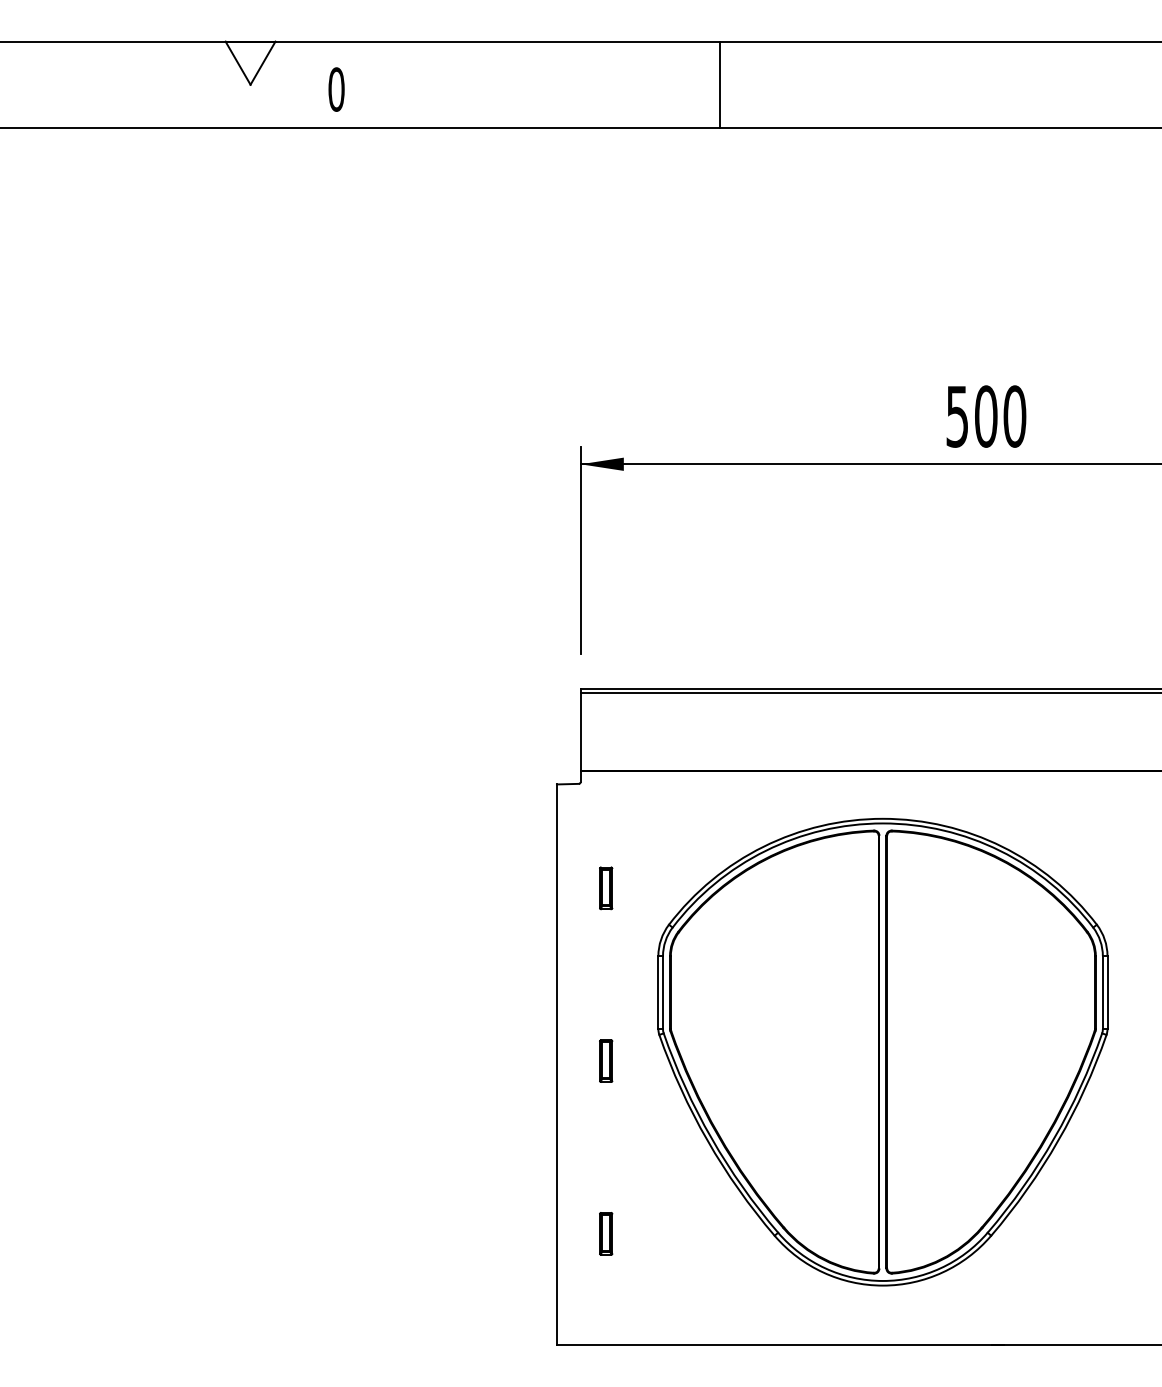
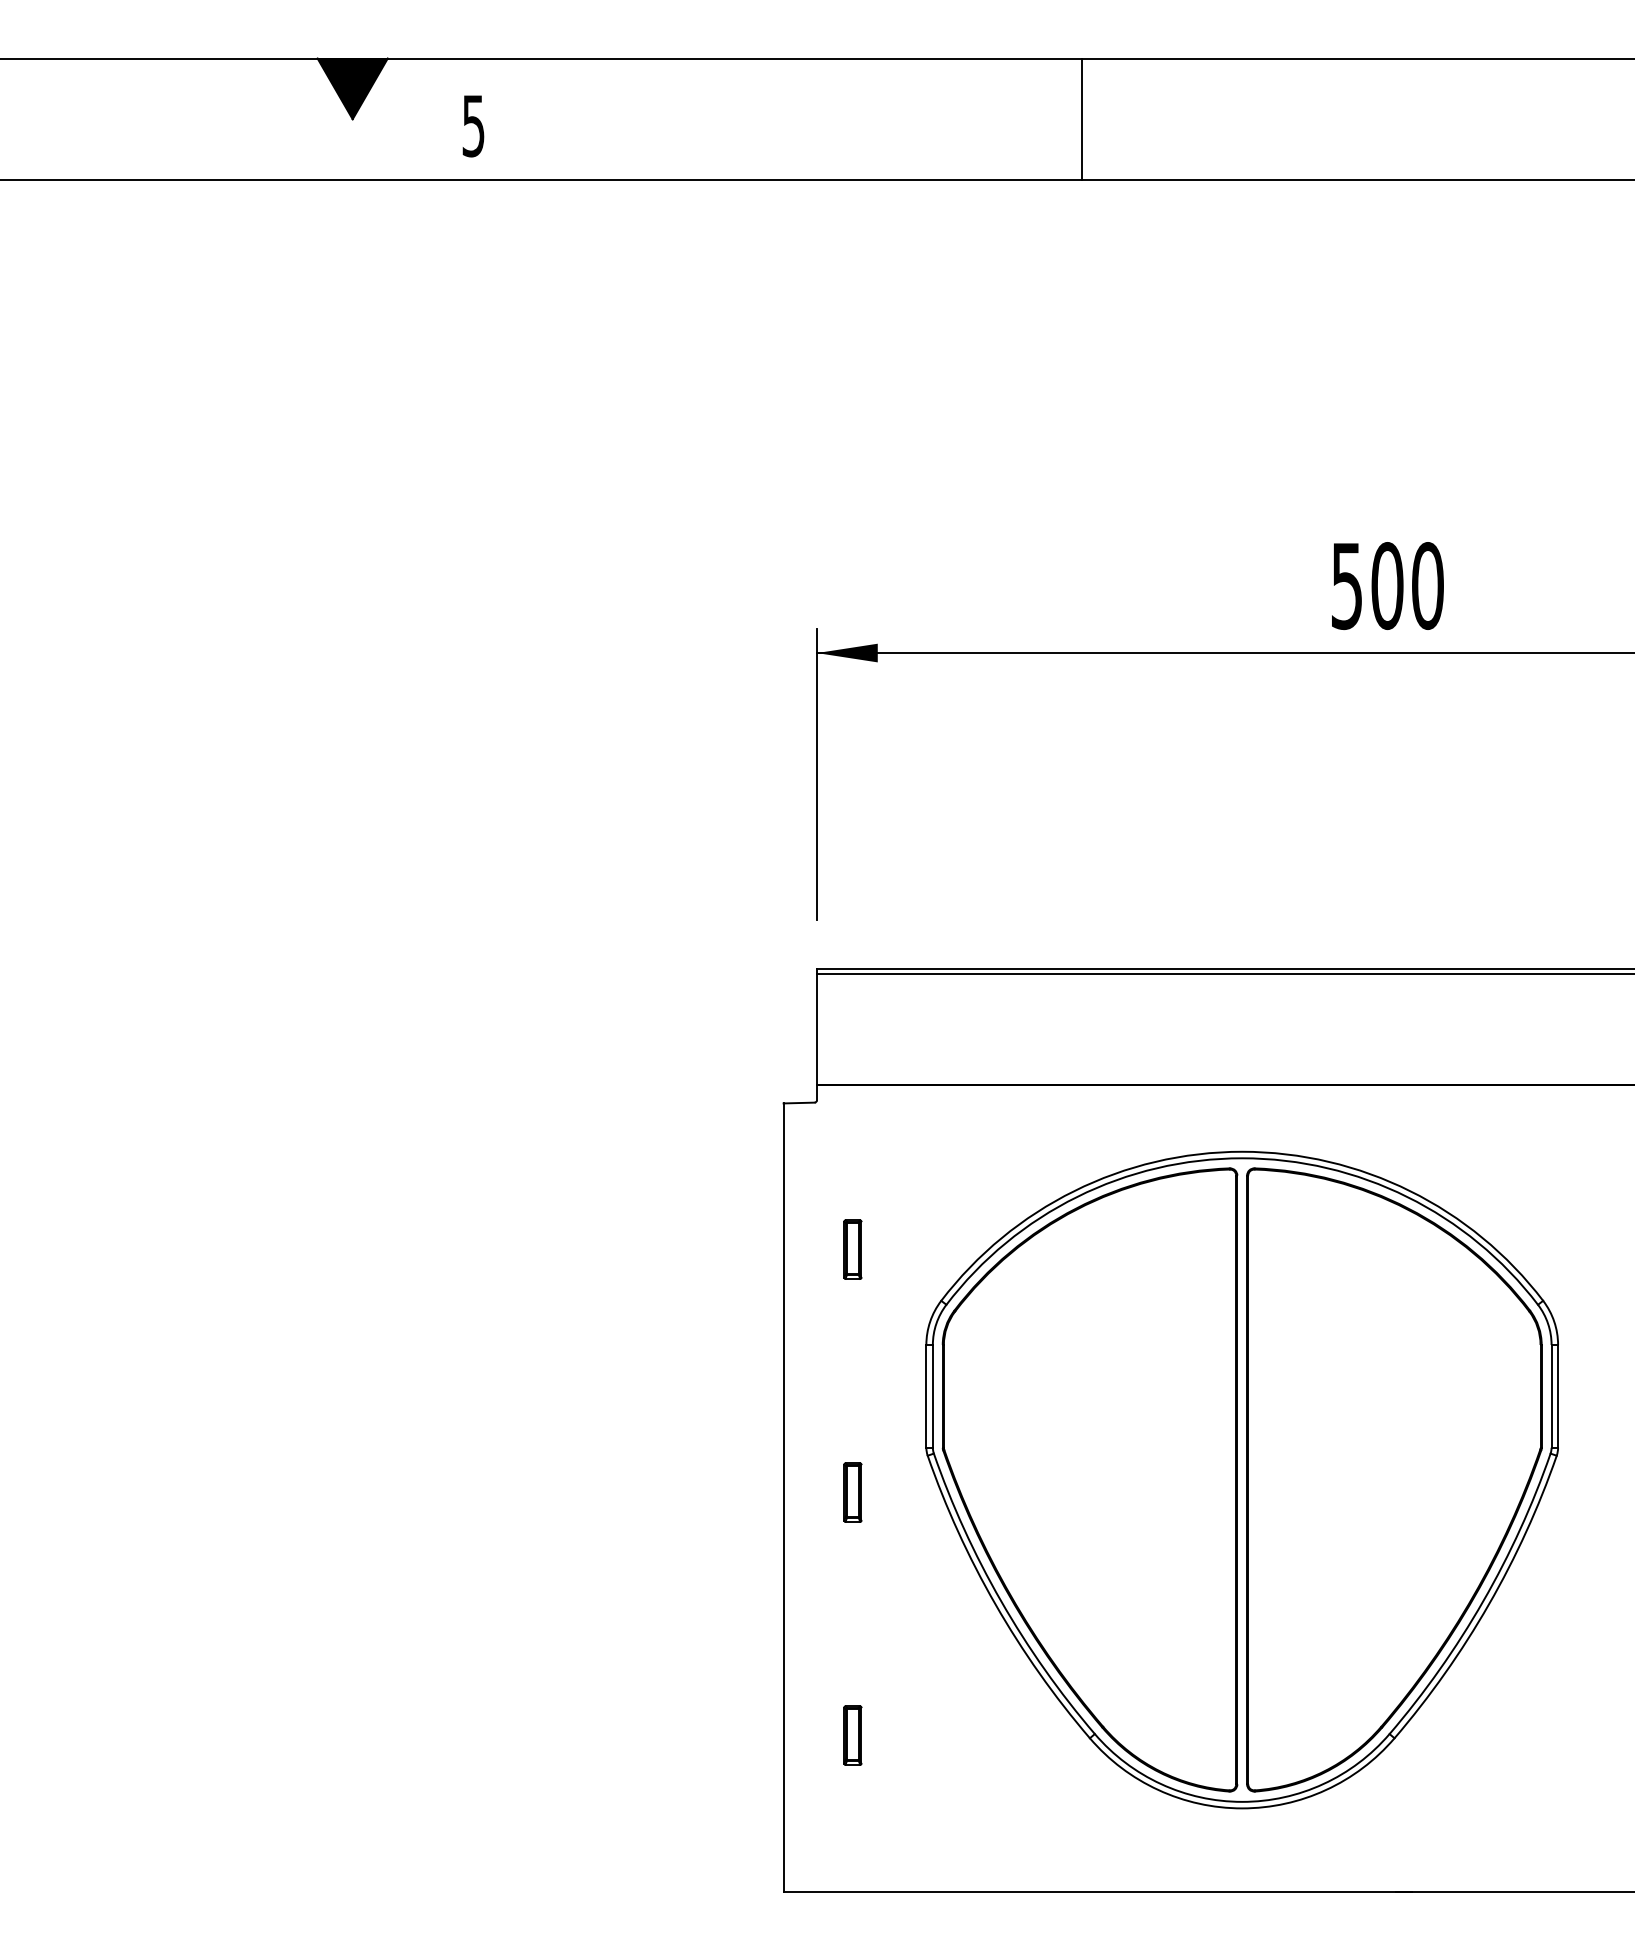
fill: (250, 62) -> (352, 88), added
line: (720, 84) -> (1081, 119), moved
text: (336, 89) -> (473, 125), 0 -> 5

